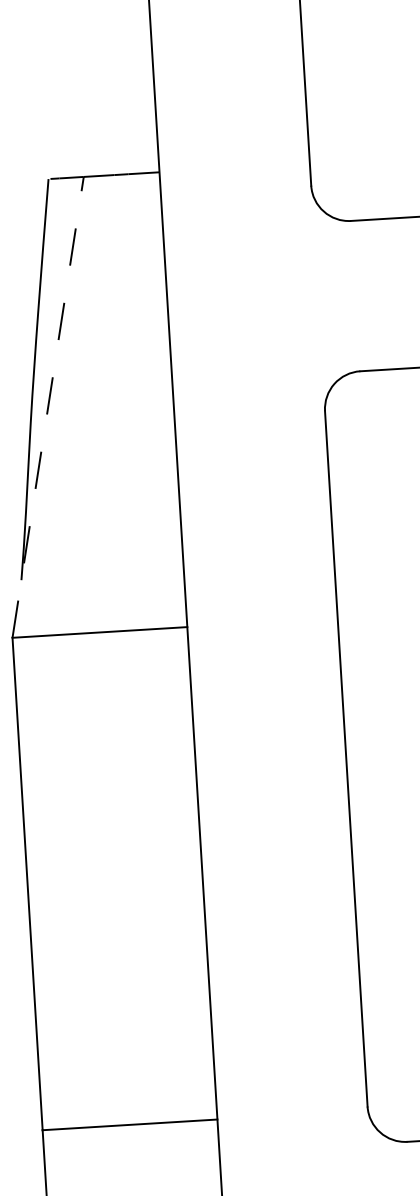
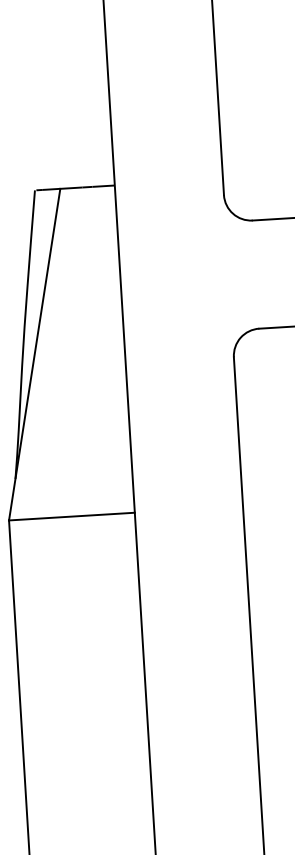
line: (48, 406) -> (34, 354), dashed -> solid

